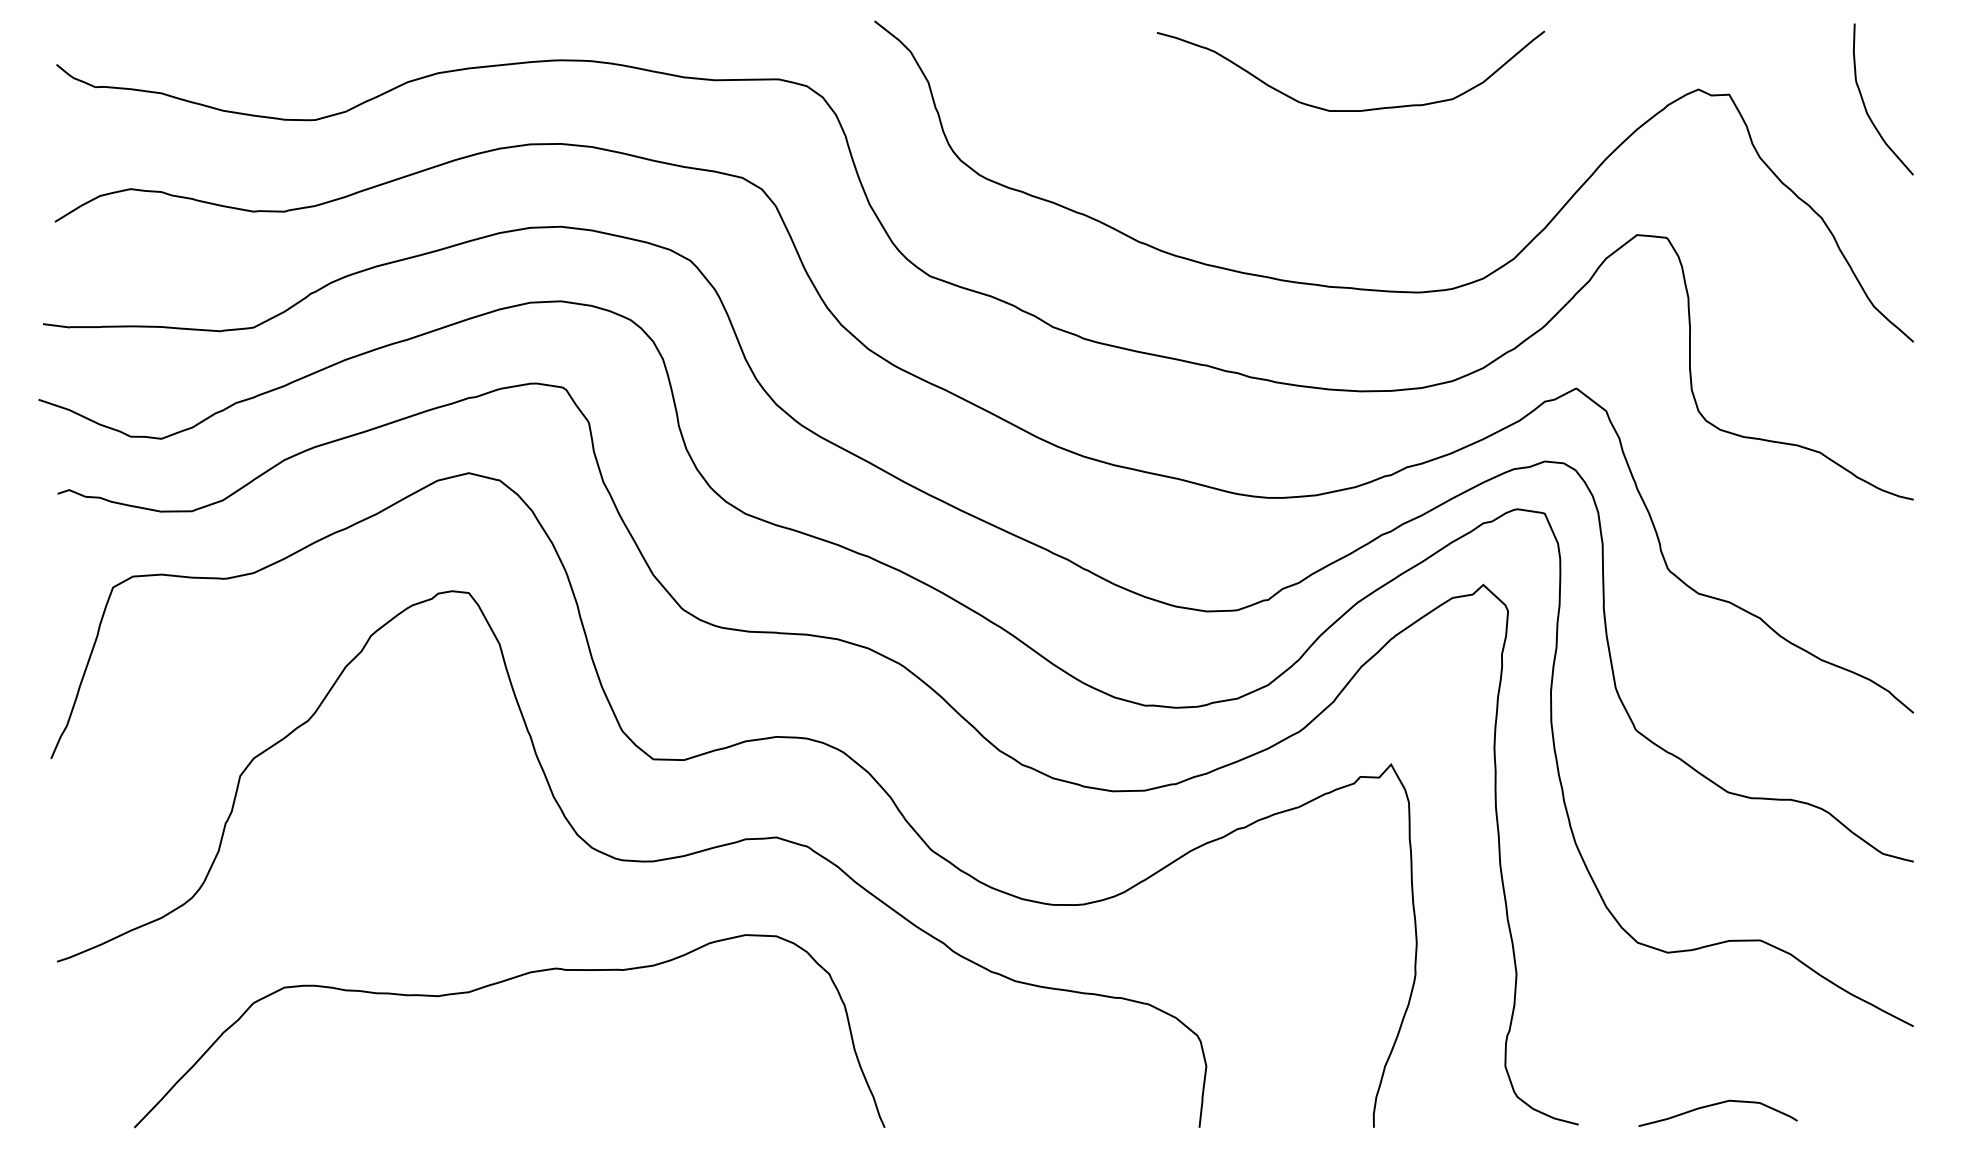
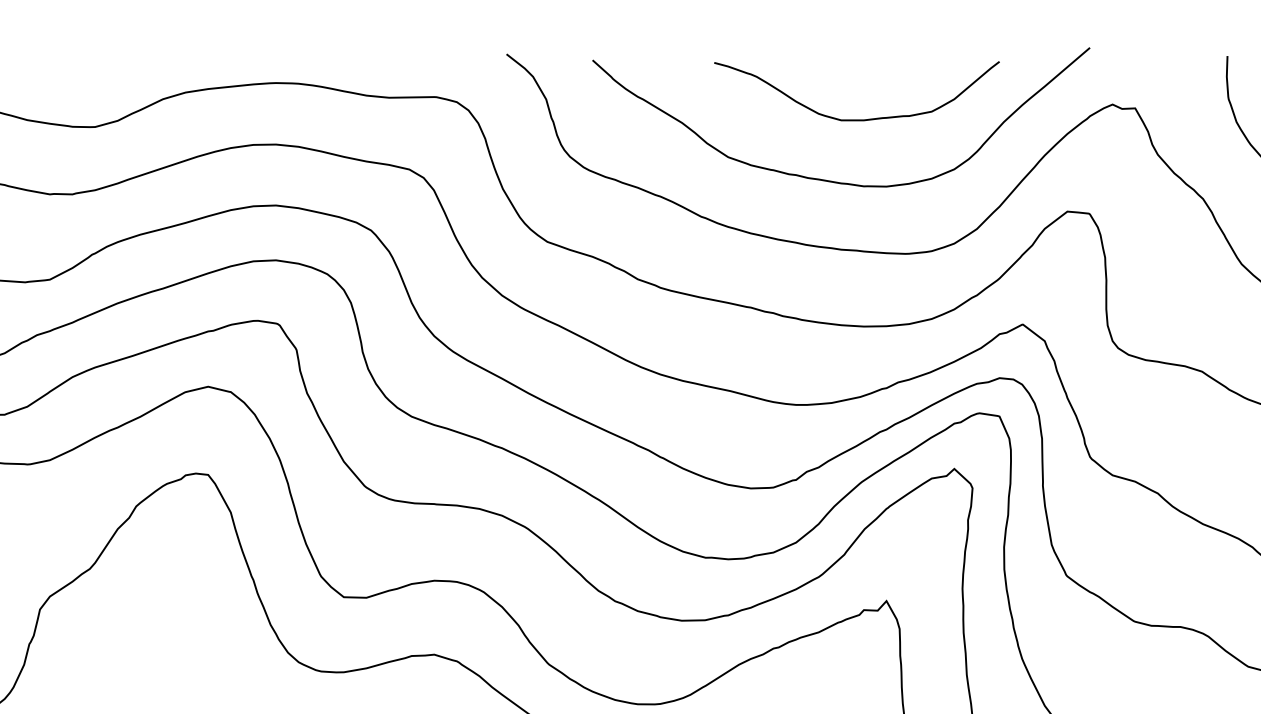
curve: (1312, 192) -> (828, 180), added

